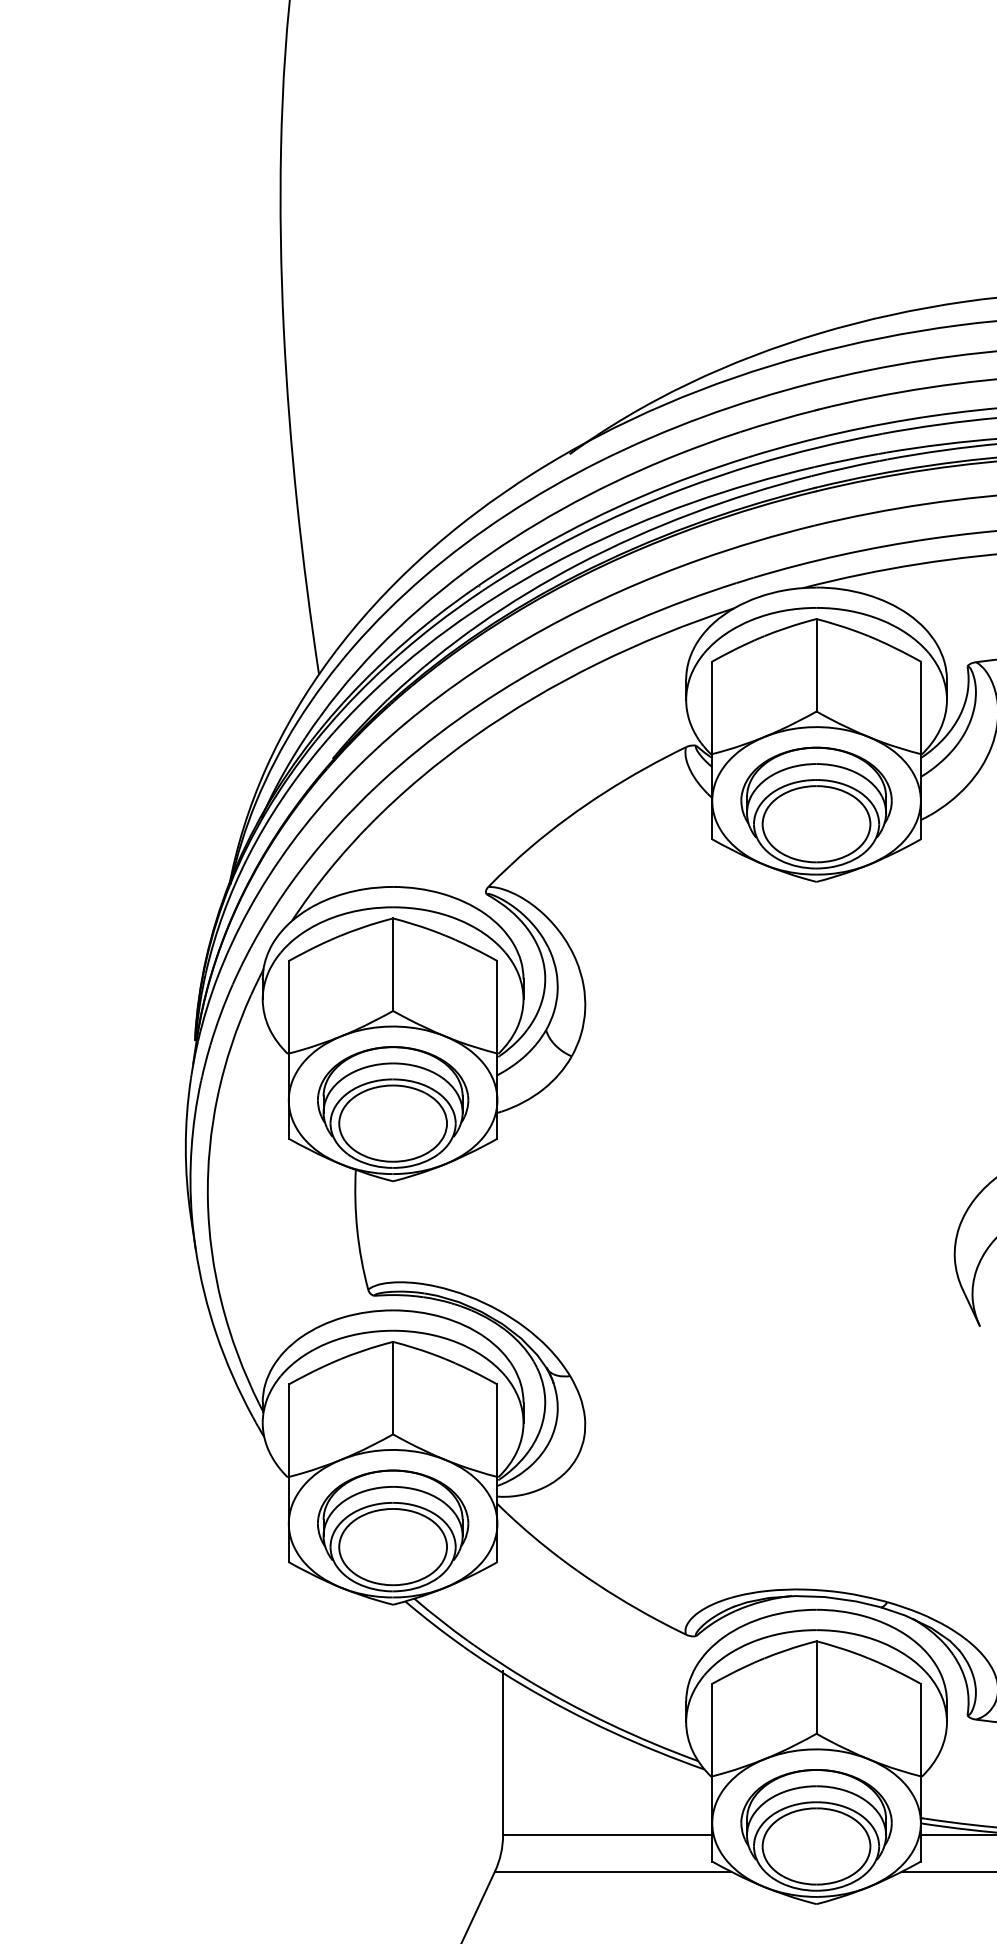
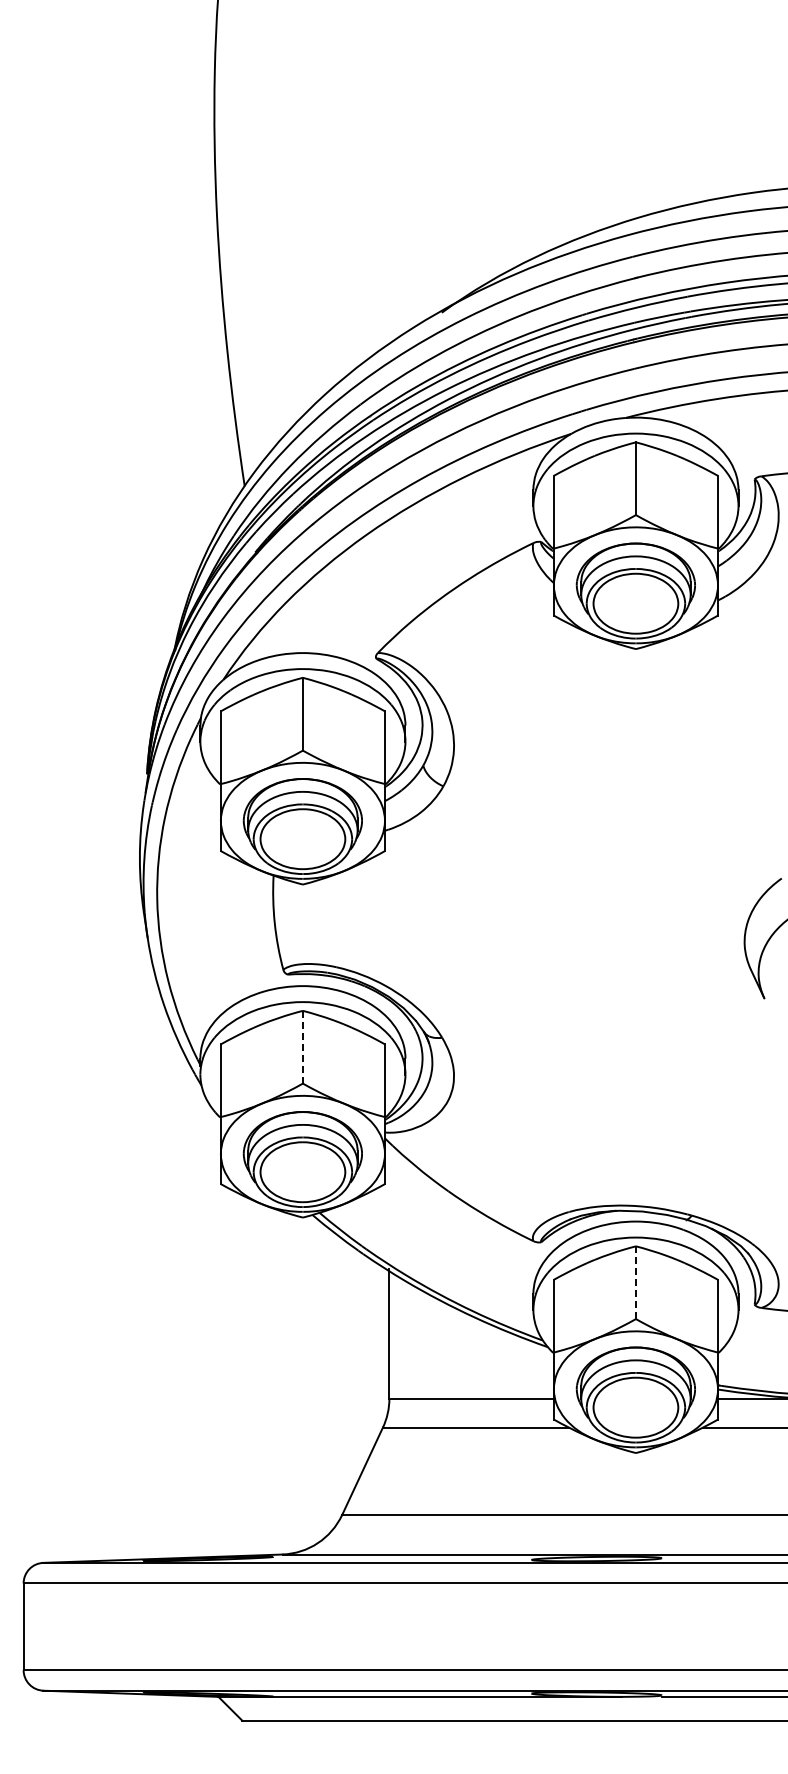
line: (392, 1388) -> (302, 1047), solid -> dashed
line: (815, 1688) -> (635, 1283), solid -> dashed

